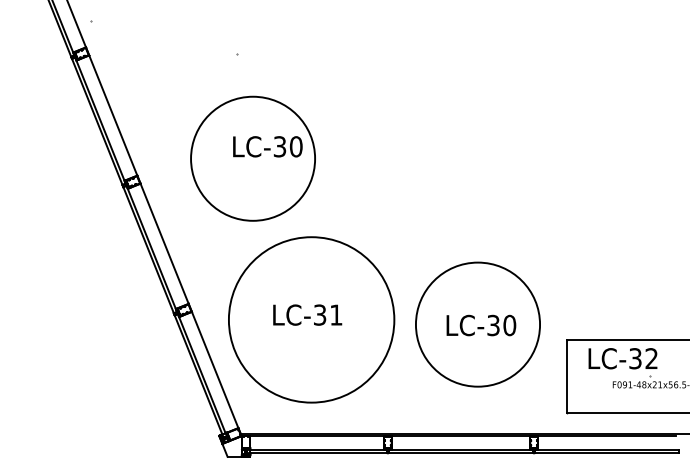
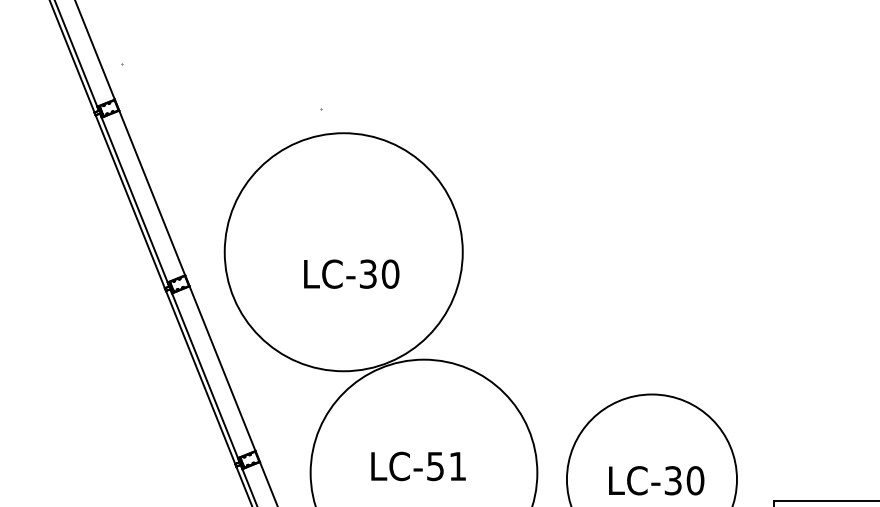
text: (267, 146) -> (351, 273), moved
circle: (253, 158) -> (344, 251), size x1.4
text: (320, 314) -> (436, 465), LC-31 -> LC-51

